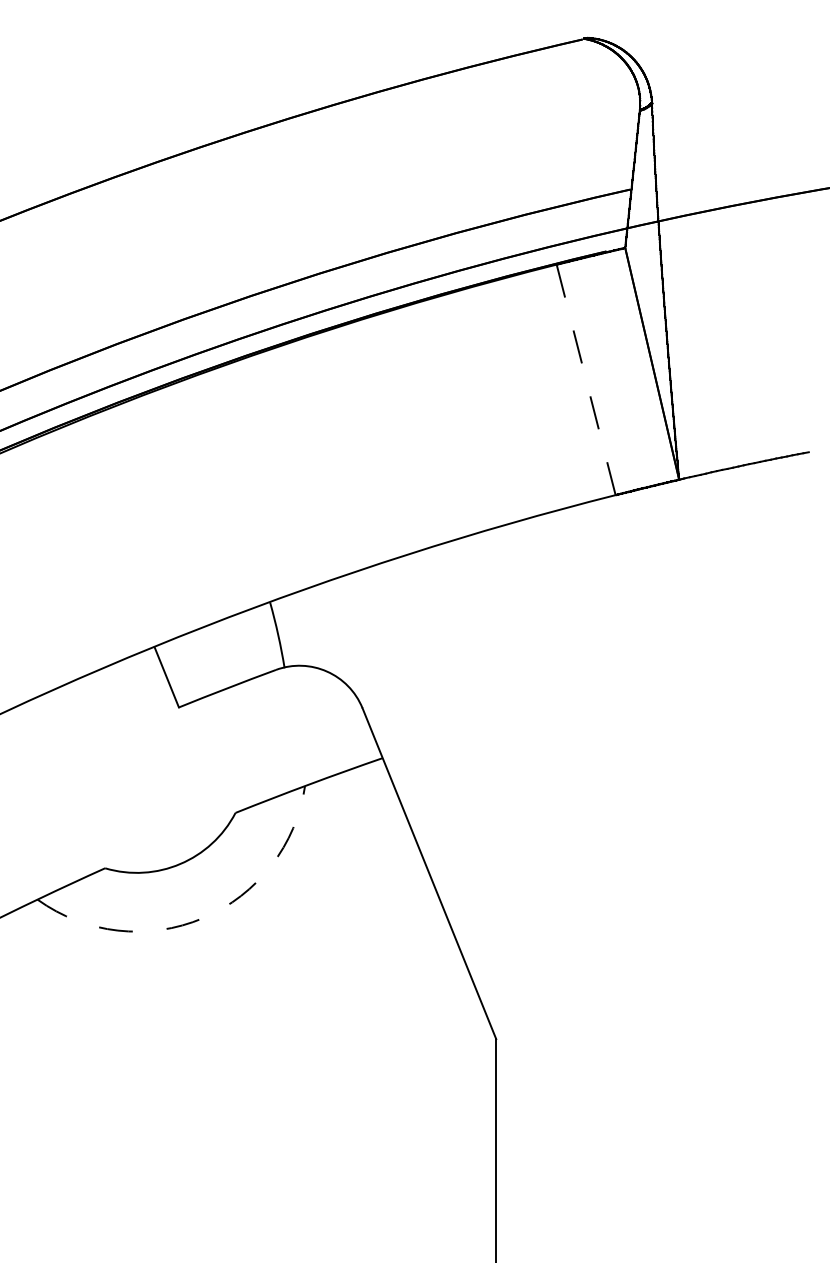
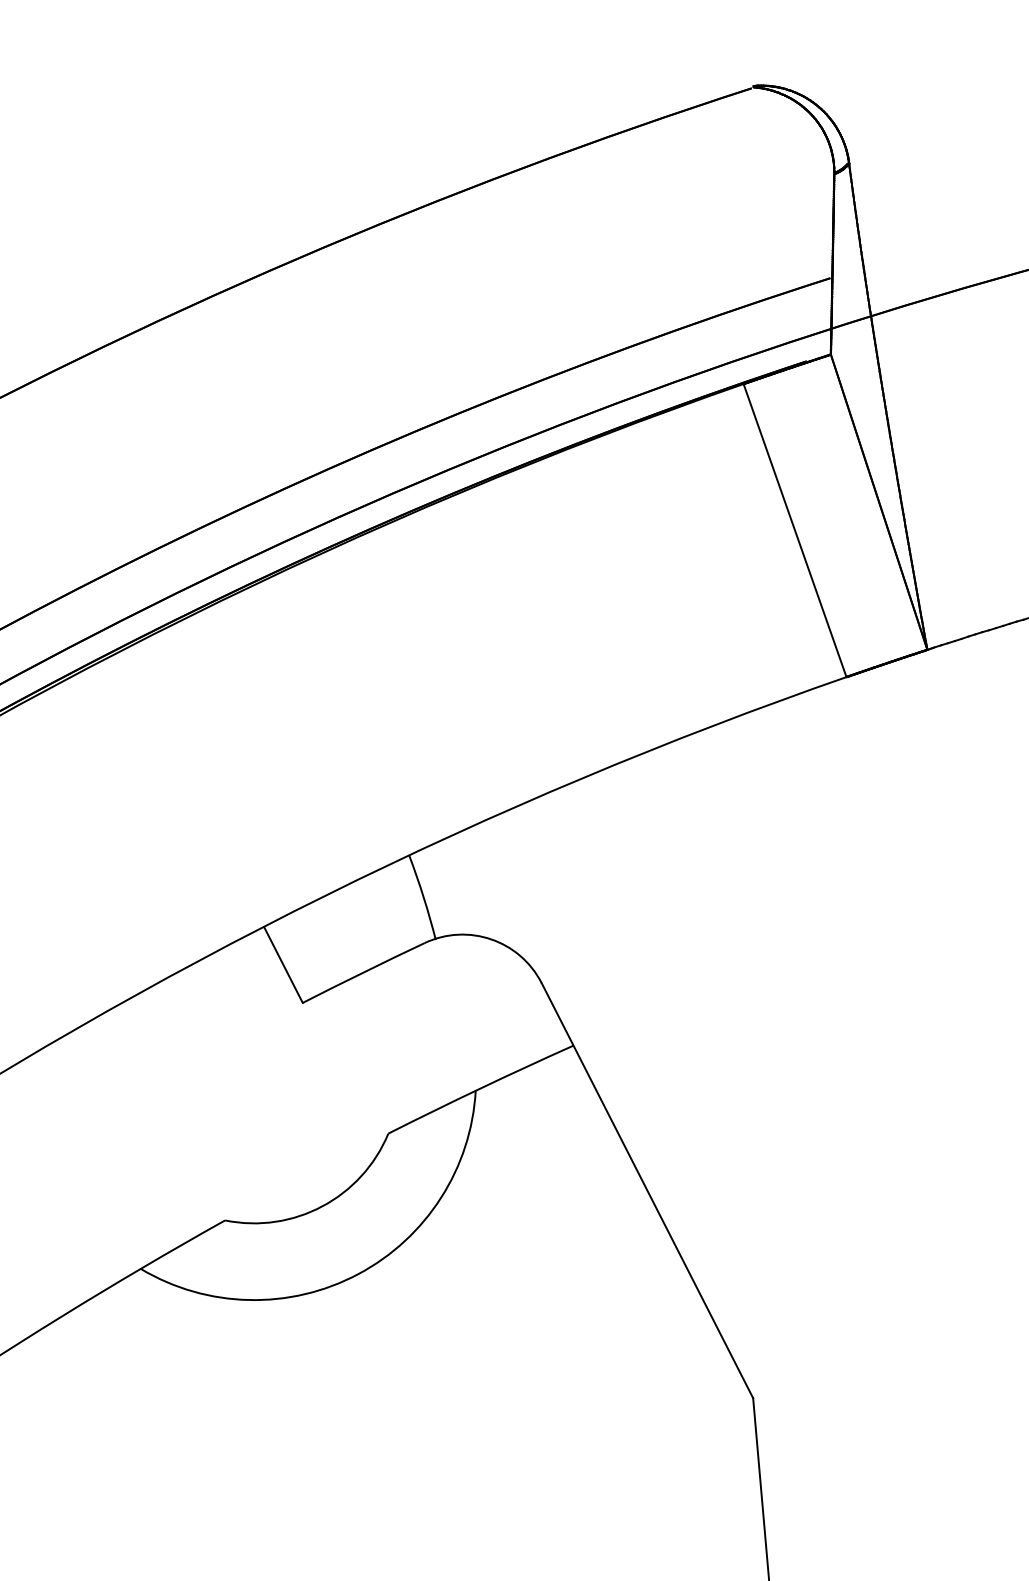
line: (586, 379) -> (795, 530), dashed -> solid
arc: (203, 918) -> (358, 1274), dashed -> solid

